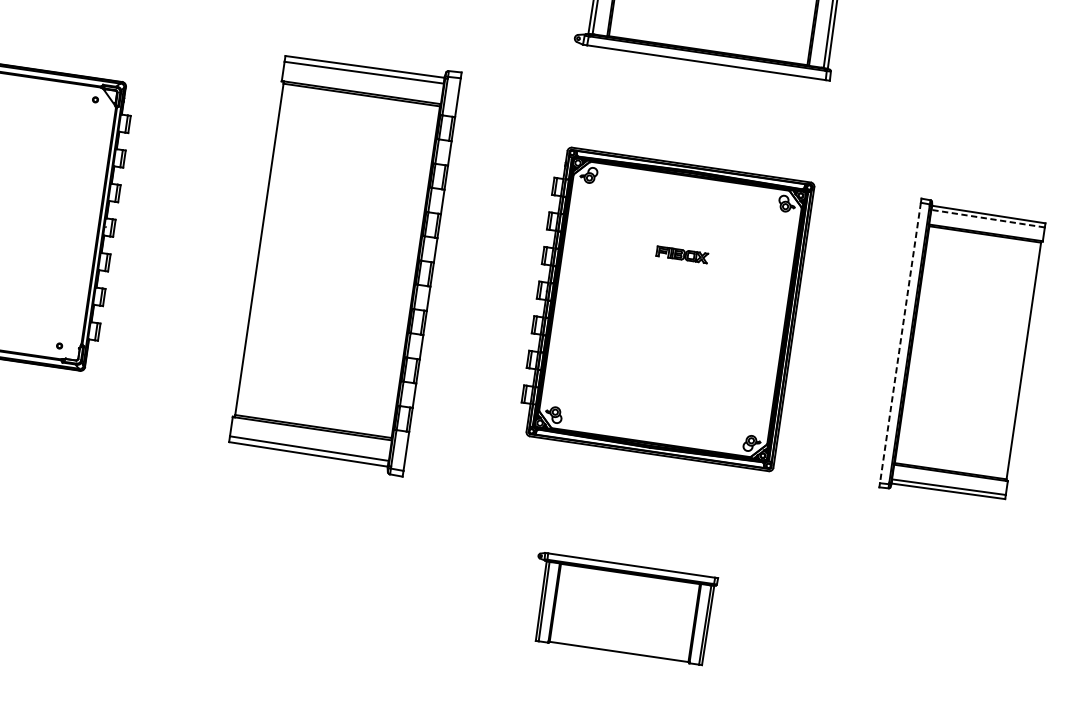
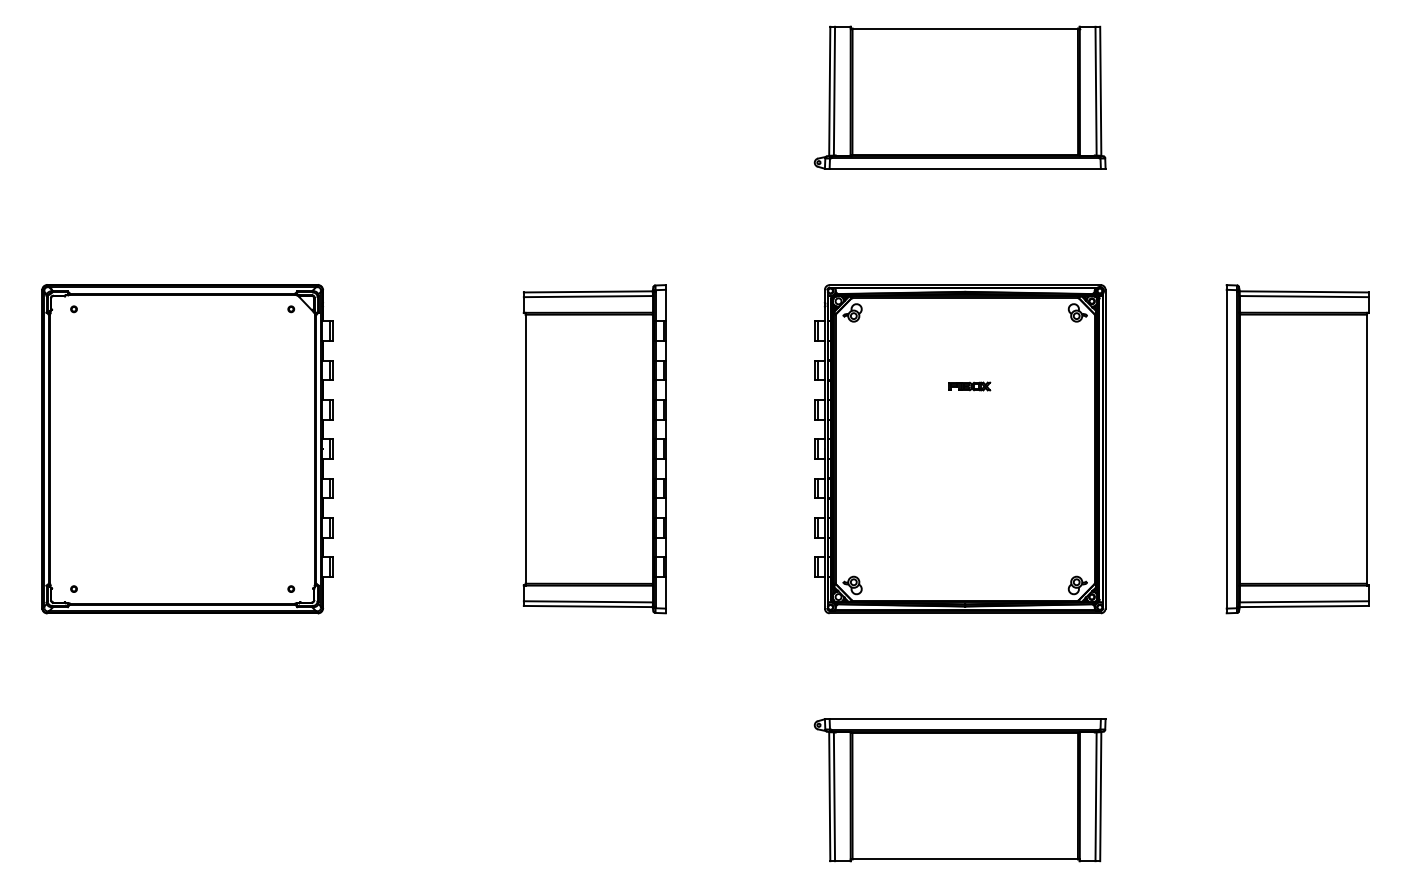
line: (988, 218) -> (1304, 296), dashed -> solid
part: (682, 254) -> (969, 386), size x0.71
part: (344, 262) -> (594, 449), size x0.71
line: (900, 343) -> (1226, 449), dashed -> solid
part: (621, 608) -> (959, 790), size x1.43

